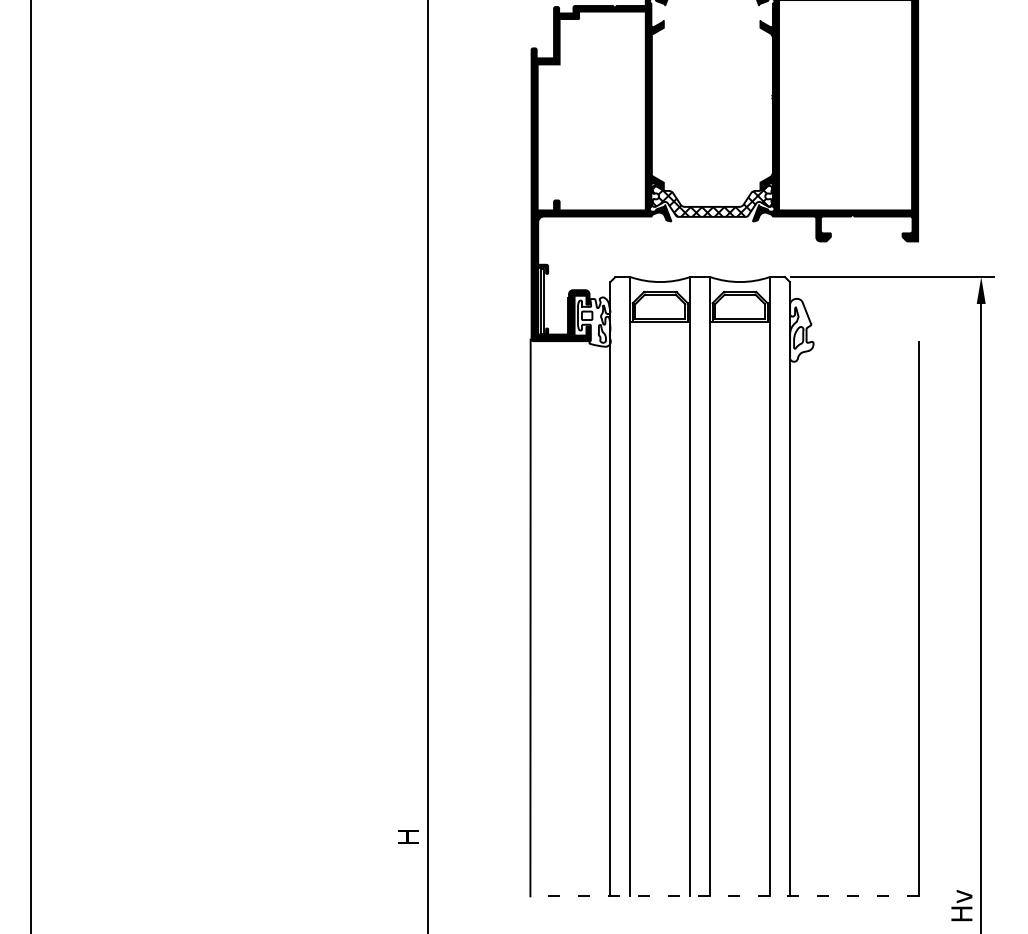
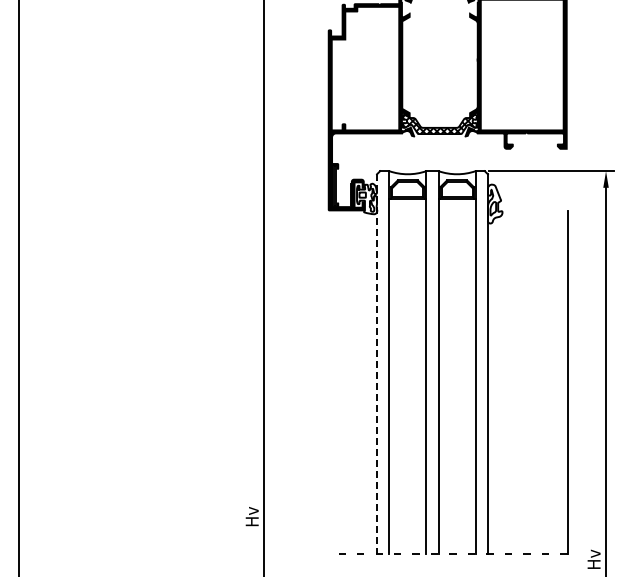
line: (611, 588) -> (377, 363), solid -> dashed
line: (530, 617) -> (327, 381), removed
text: (407, 836) -> (251, 516), H -> Hv

